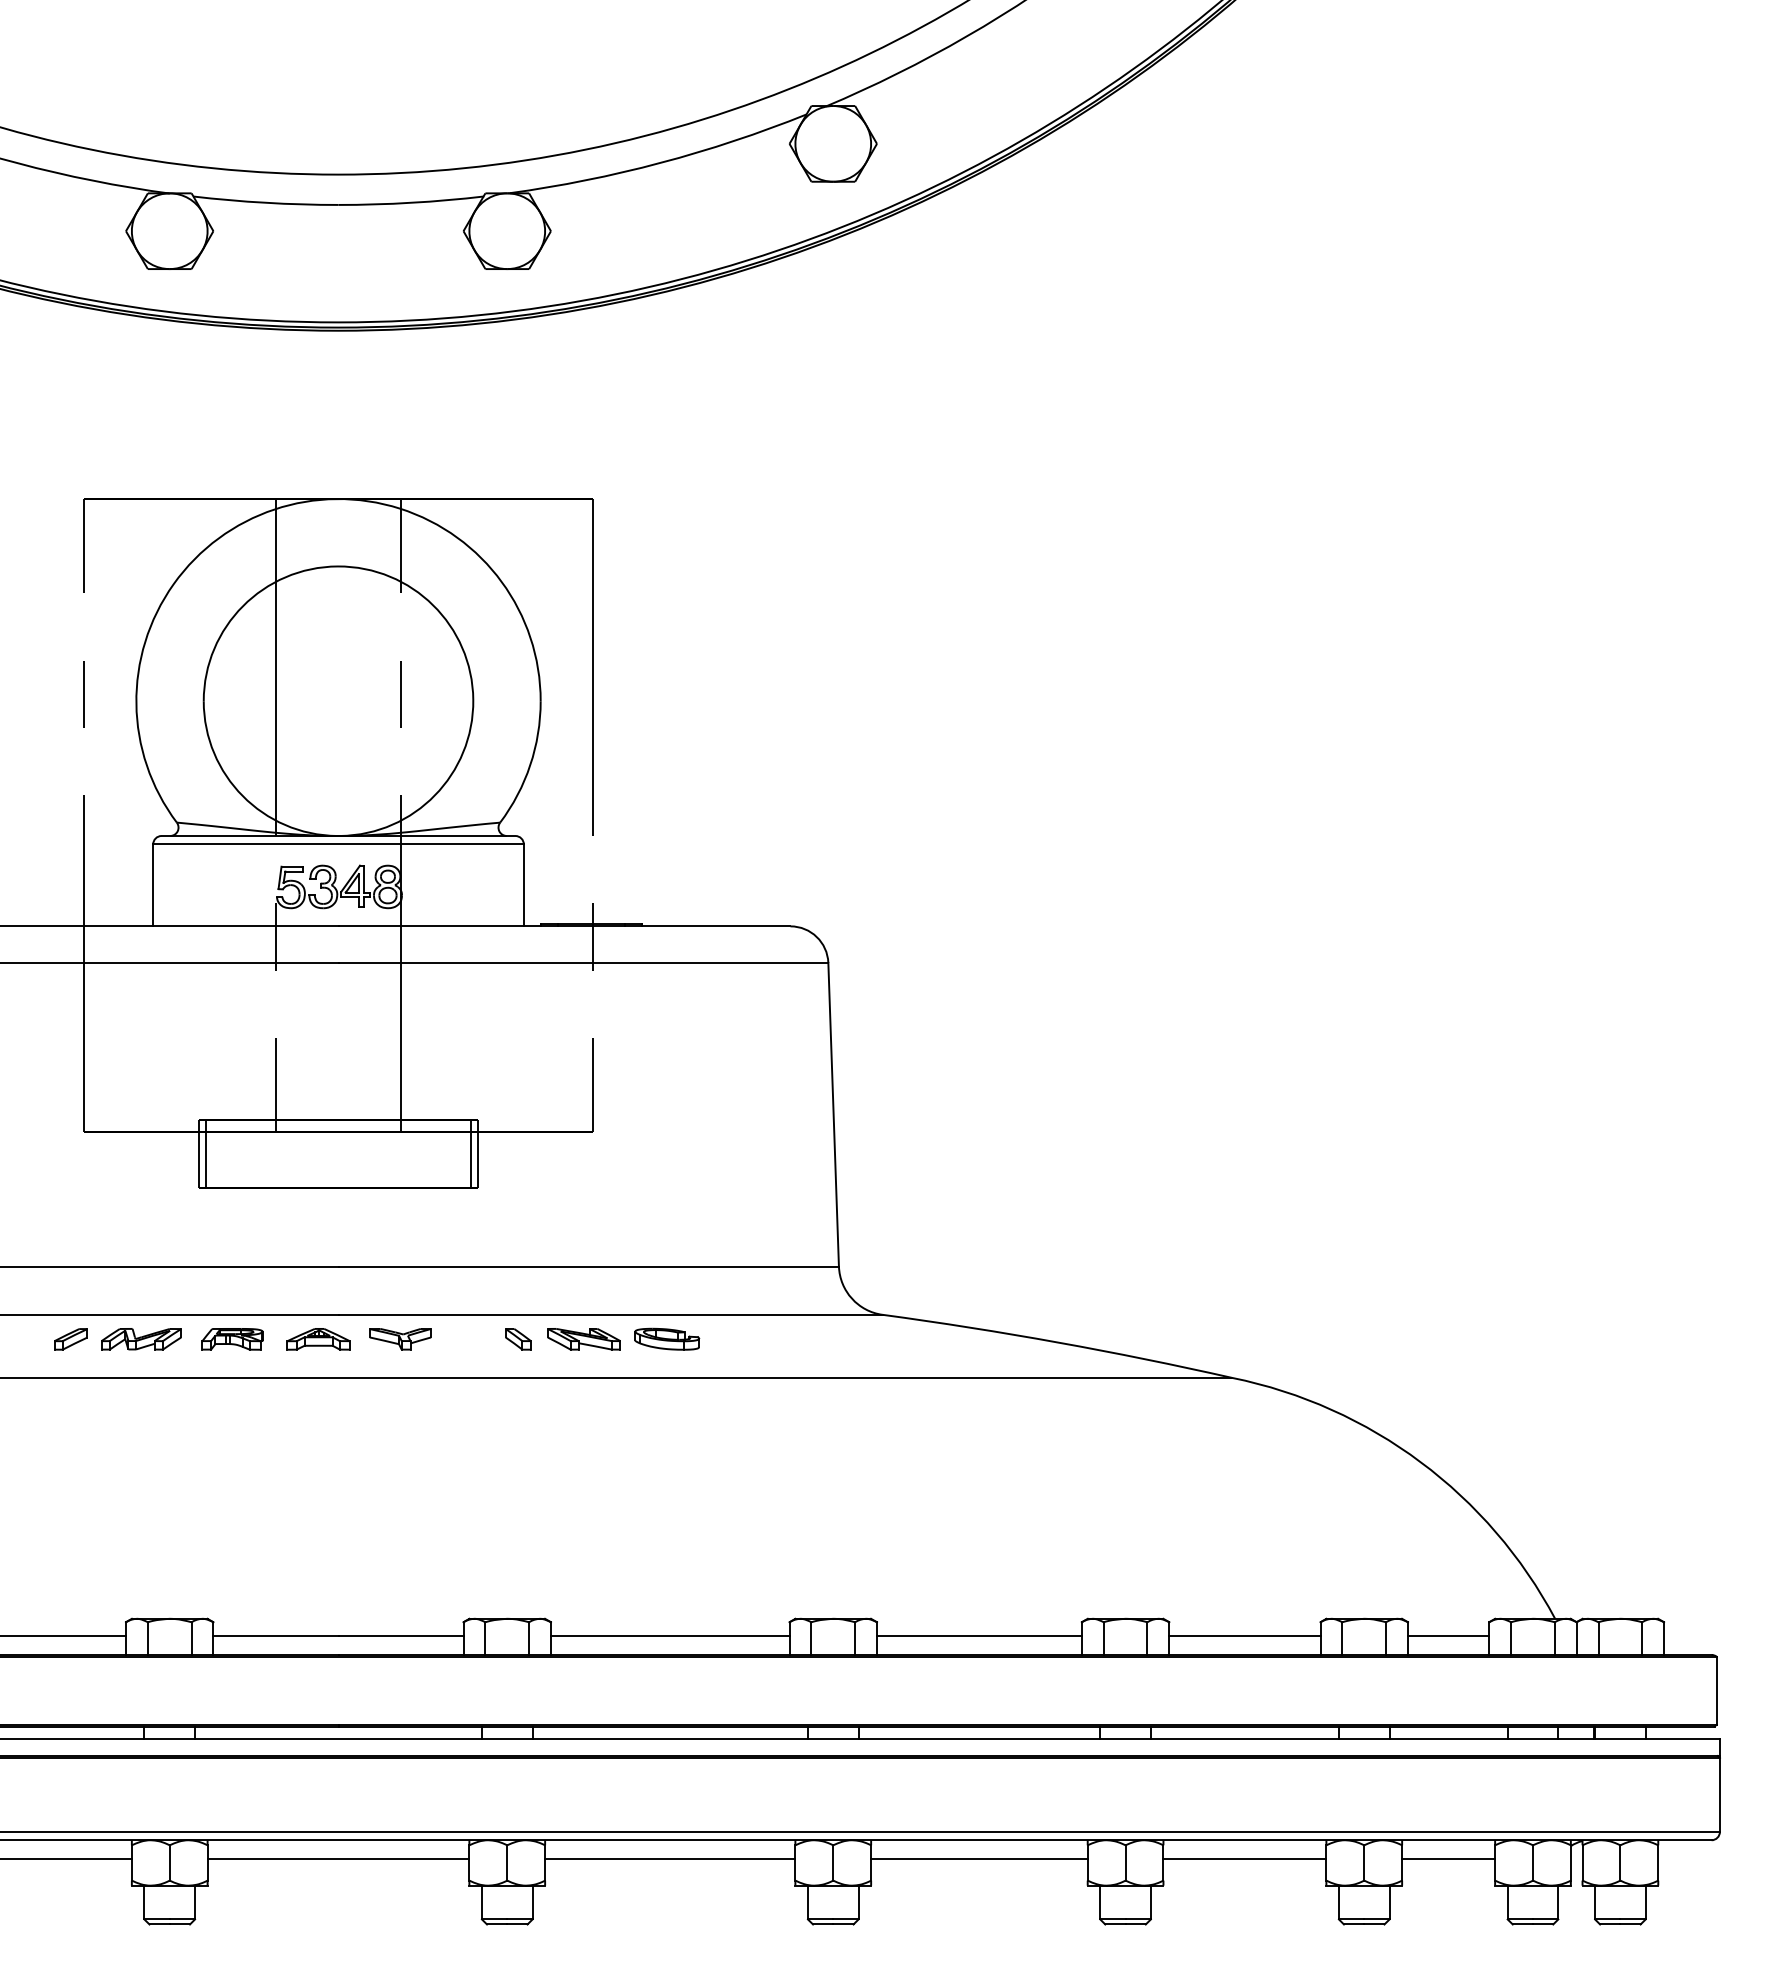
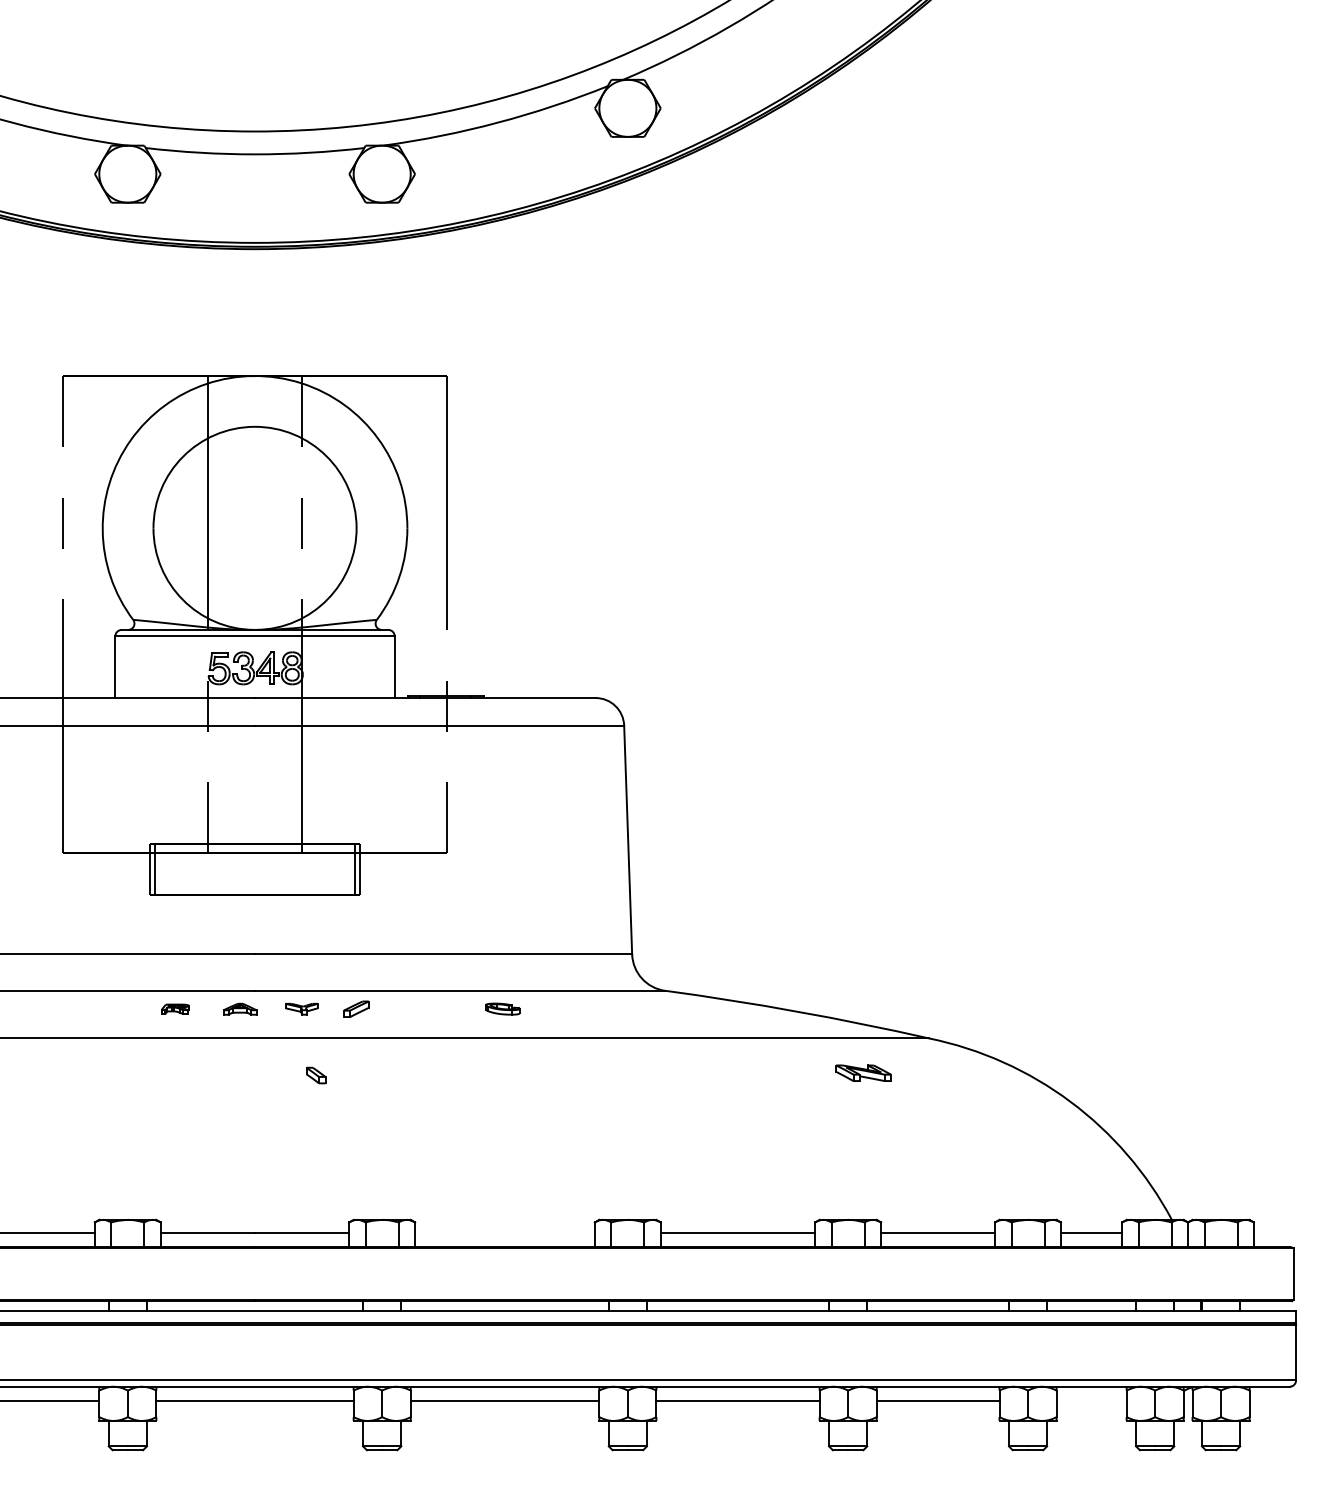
part: (667, 1338) -> (502, 1008), size x0.7
part: (70, 1339) -> (356, 1009), moved
part: (141, 1339) -> (106, 1009), removed
part: (232, 1339) -> (175, 1009), size x0.6
part: (318, 1339) -> (239, 1009), size x0.7
part: (400, 1339) -> (301, 1009), size x0.7
part: (518, 1339) -> (316, 1075), moved
part: (583, 1339) -> (863, 1073), moved
line: (669, 1635) -> (504, 1232), removed
line: (1448, 1858) -> (1091, 1400), removed

